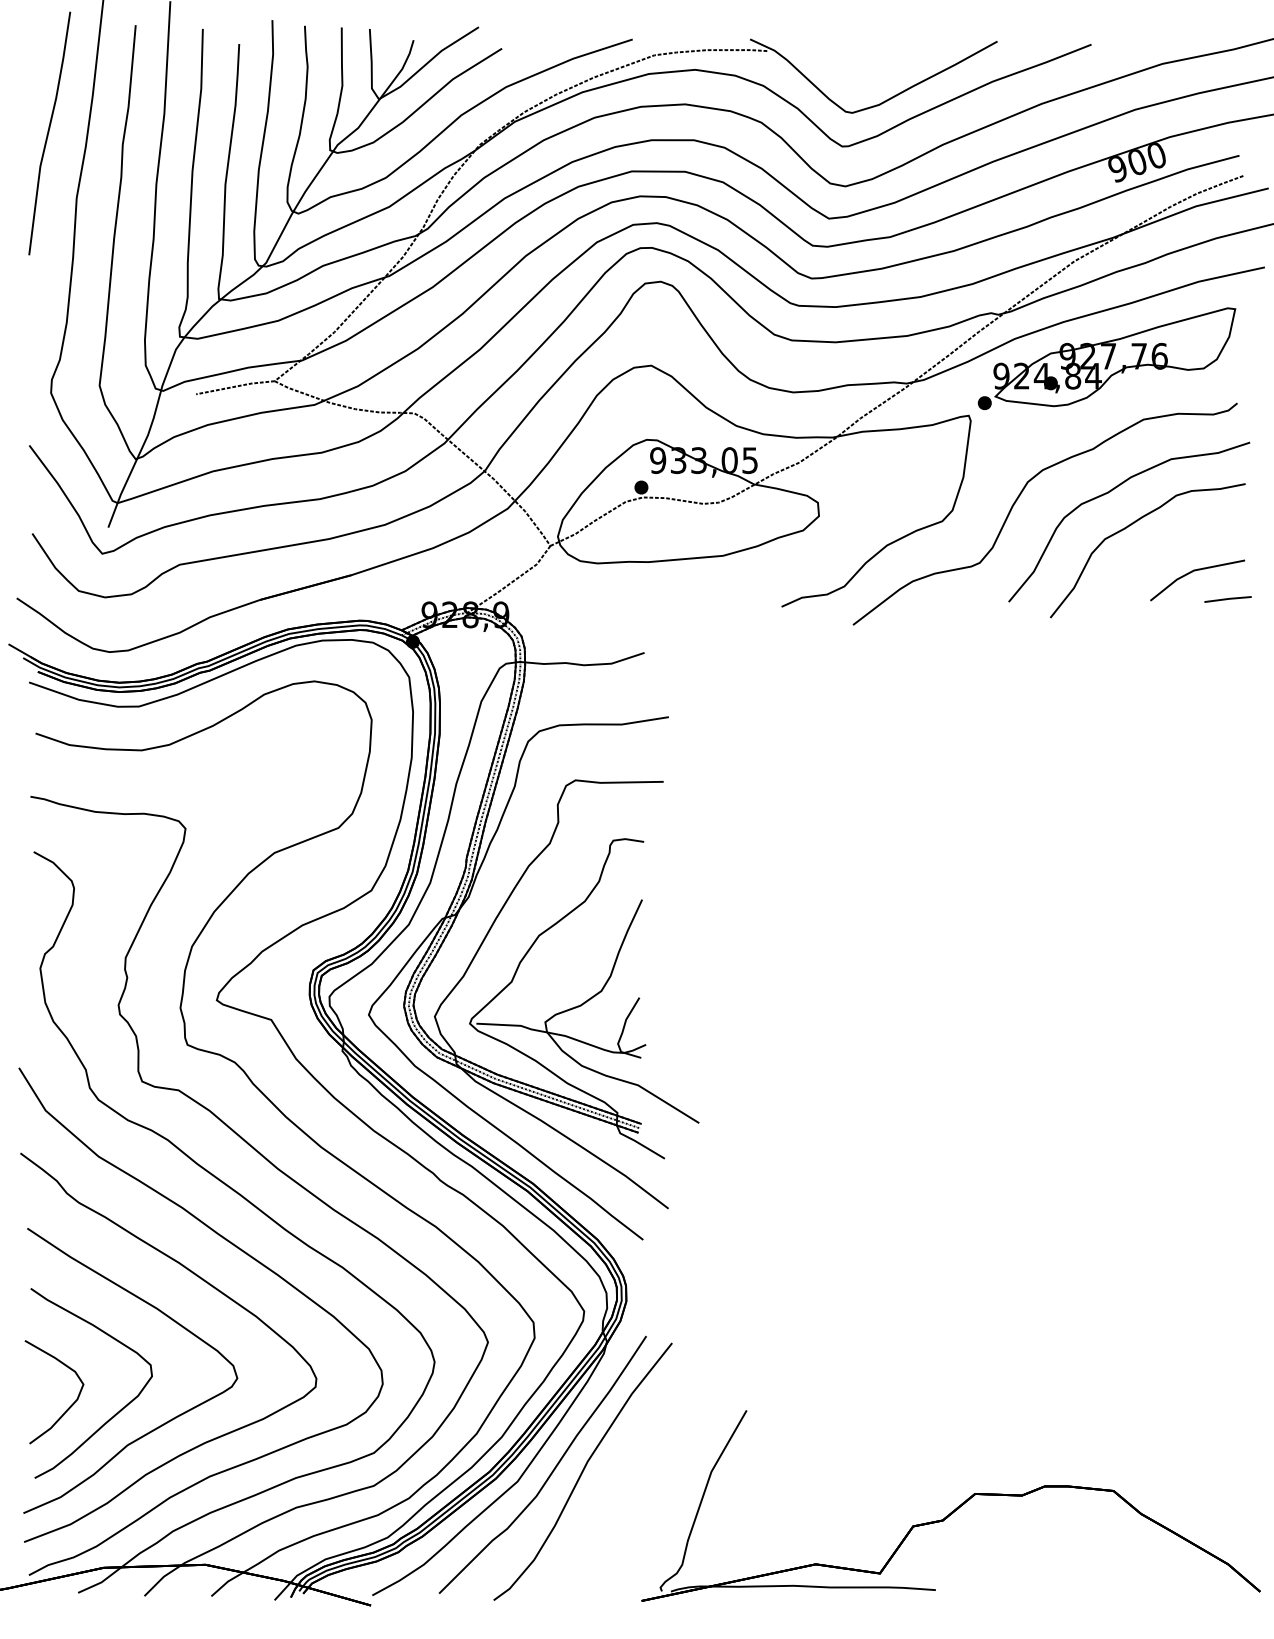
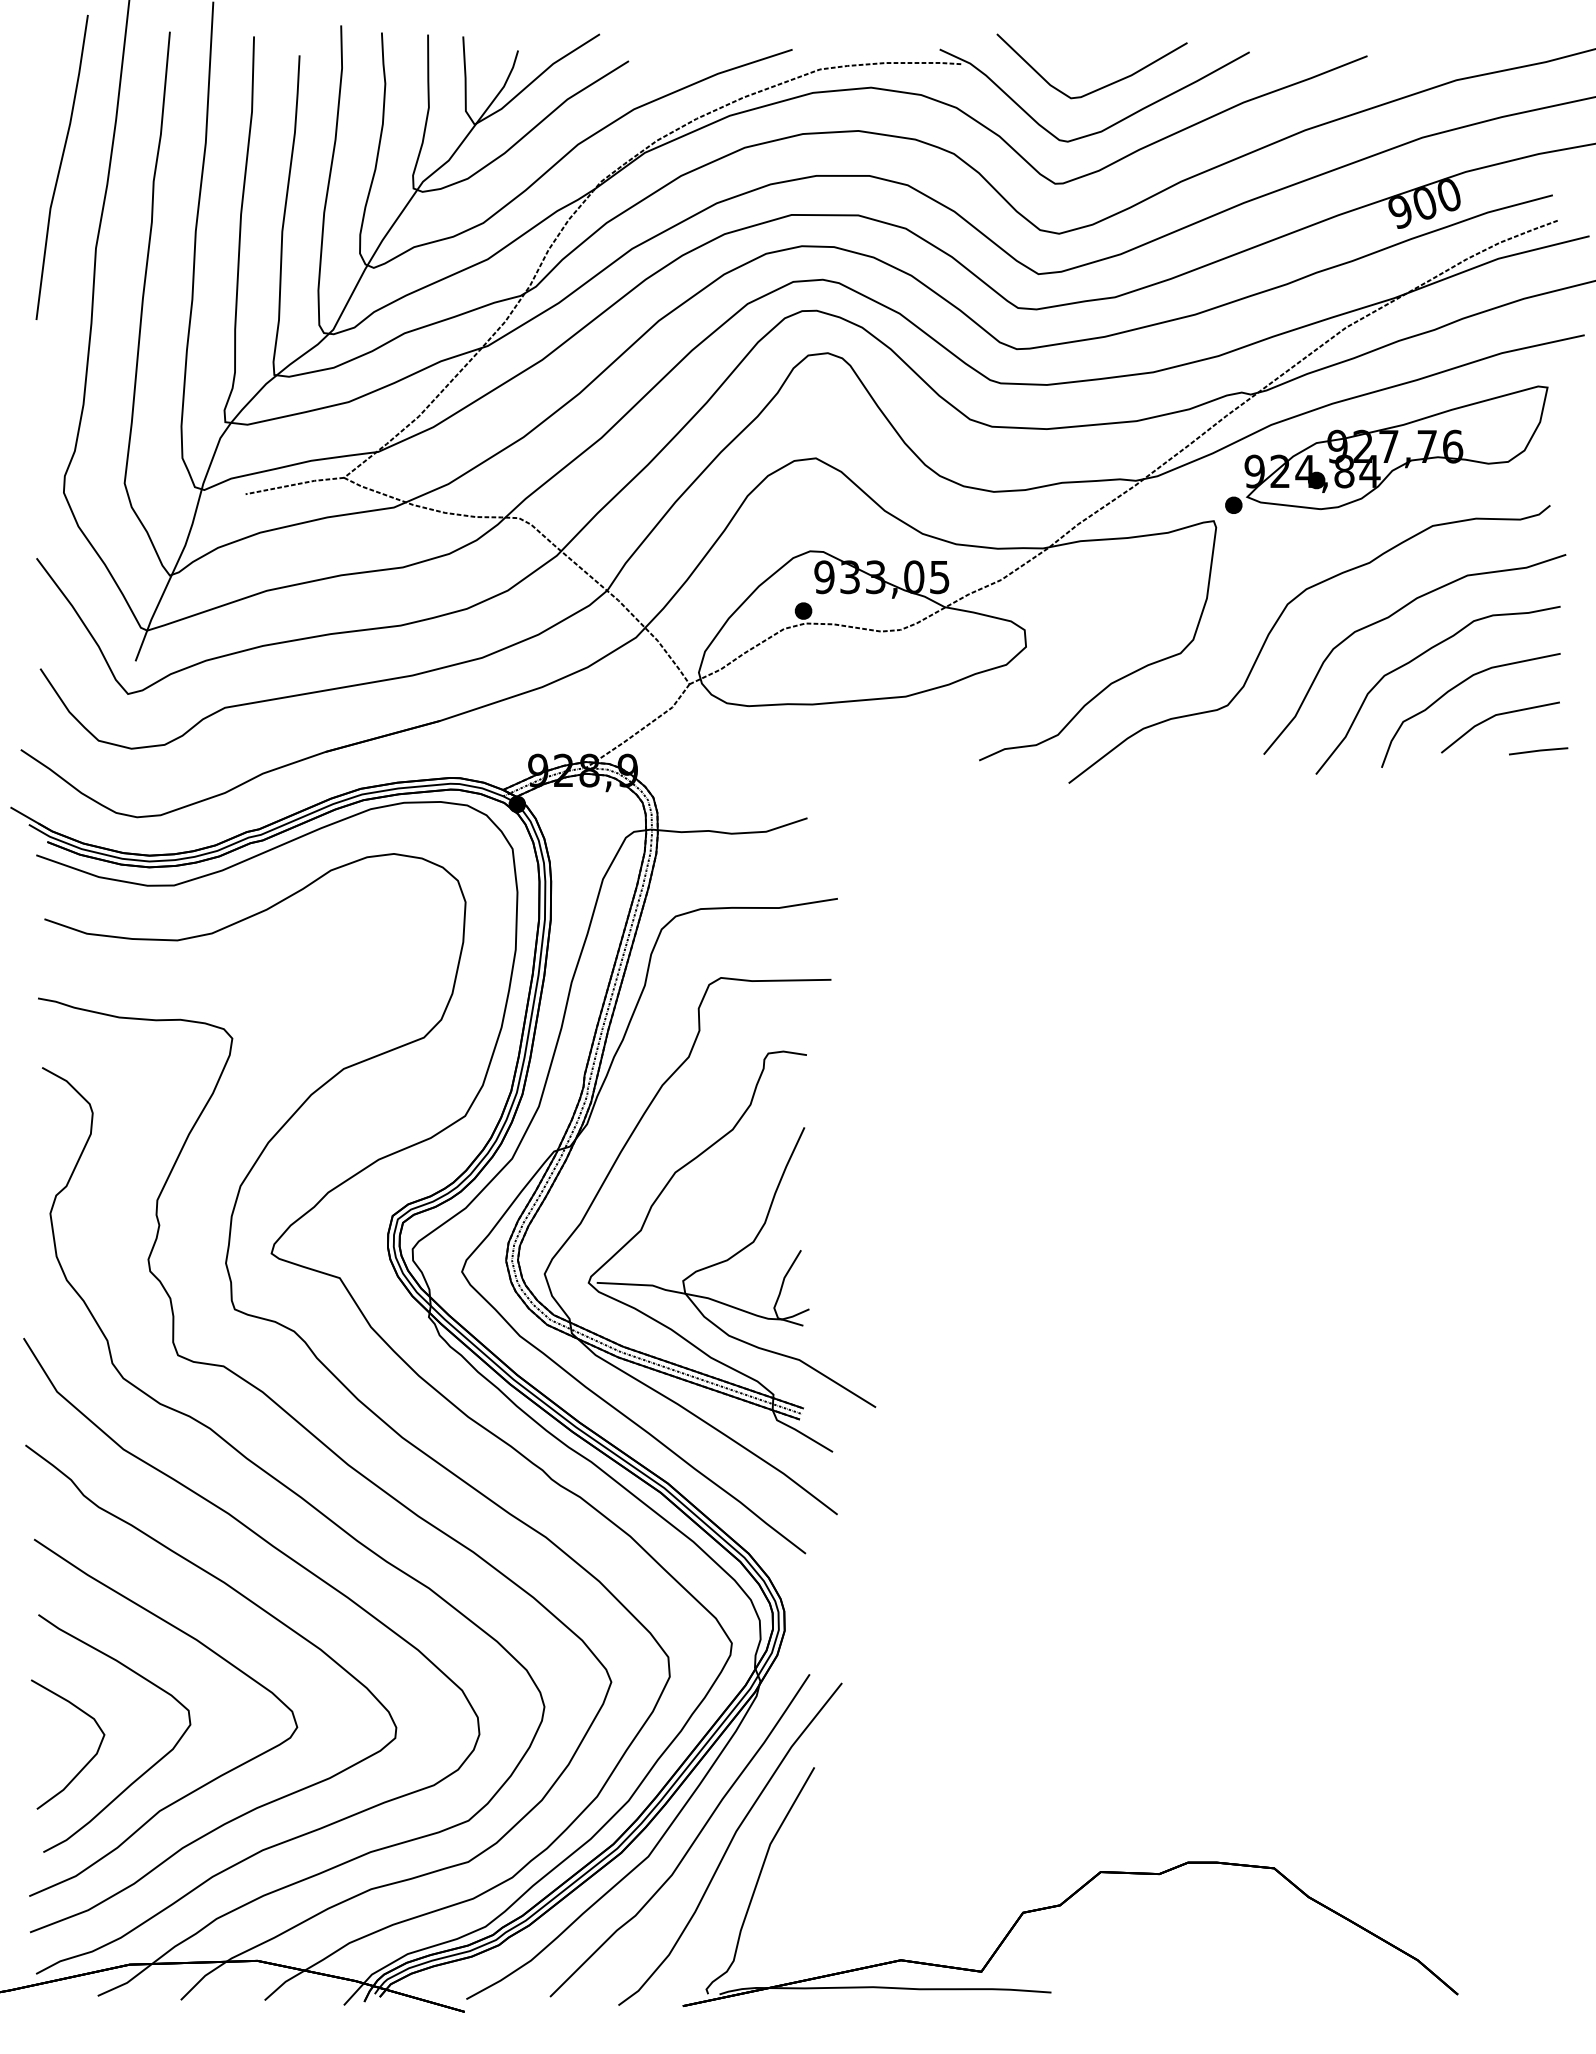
curve: (880, 68) -> (1102, 86), added
curve: (1162, 548) -> (1456, 687), added
part: (953, 1510) -> (1073, 1892), moved

